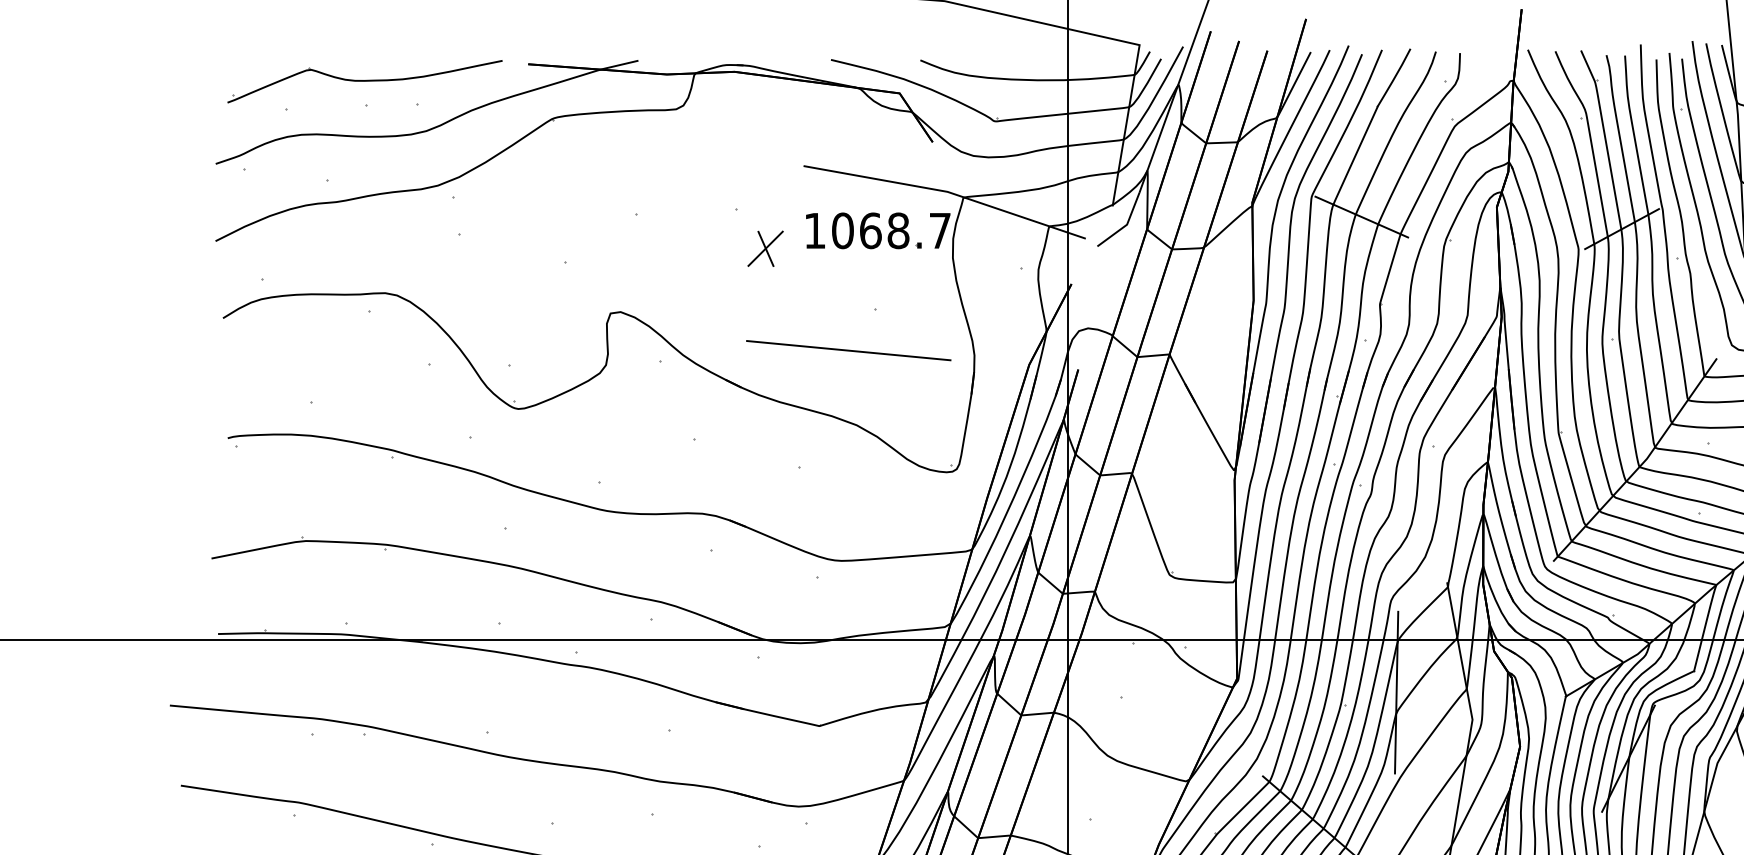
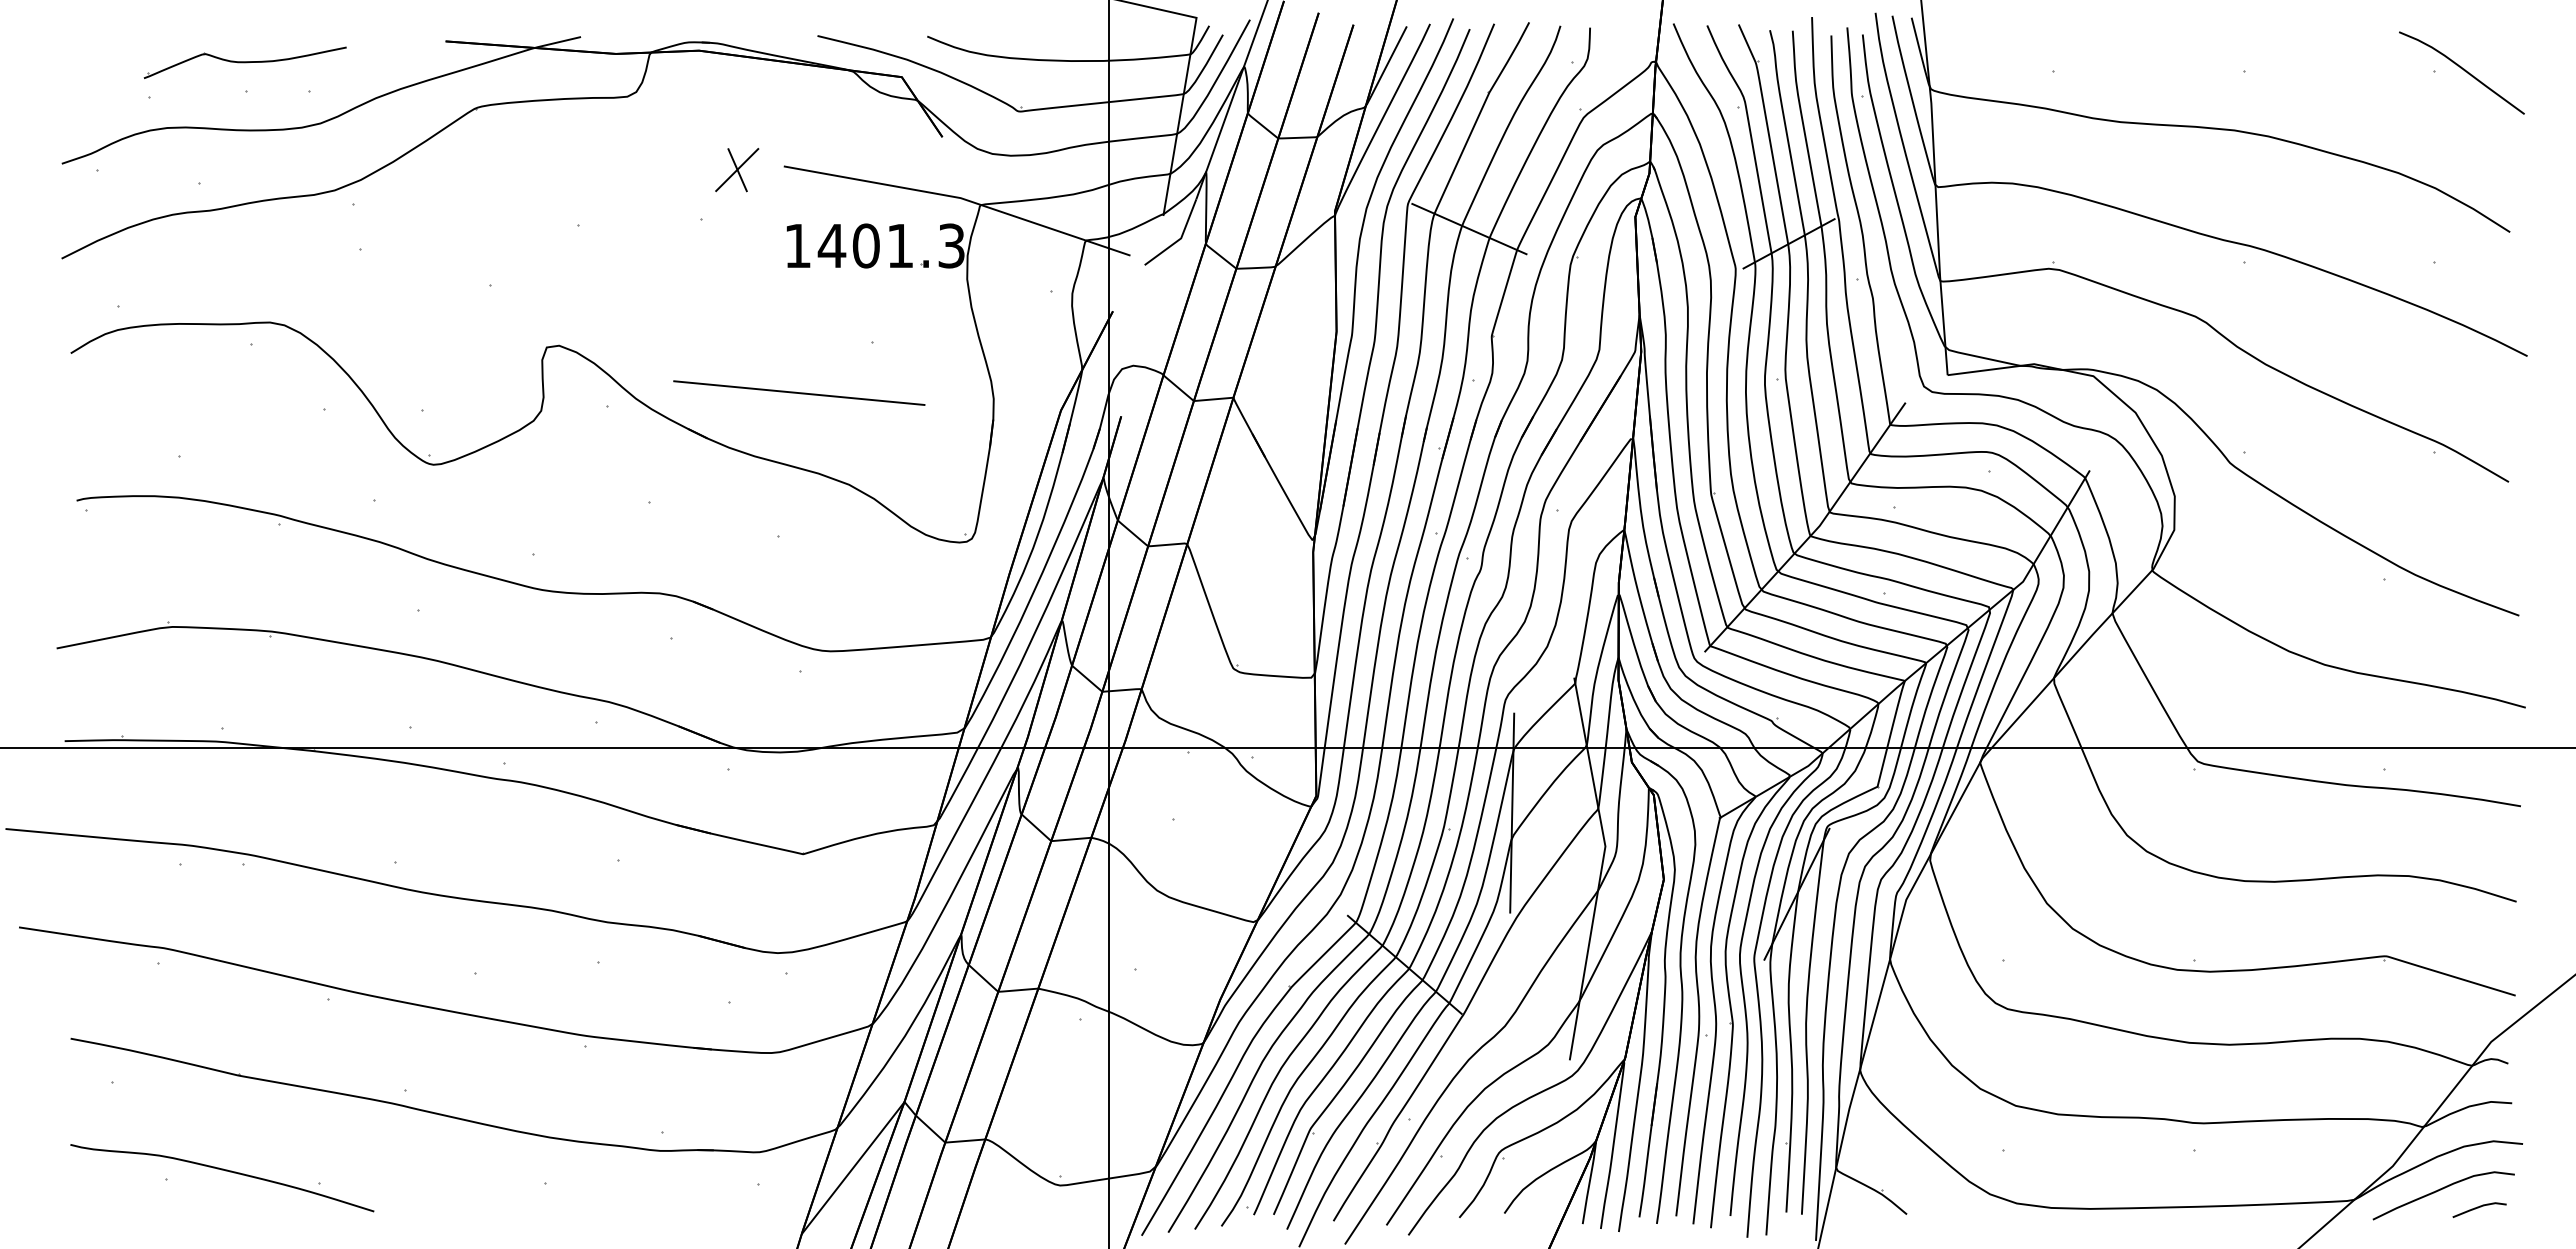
part: (365, 81) -> (245, 62), size x0.6
text: (890, 230) -> (890, 245), 1068.7 -> 1401.3
part: (765, 249) -> (737, 170), moved
line: (848, 350) -> (799, 392), moved

